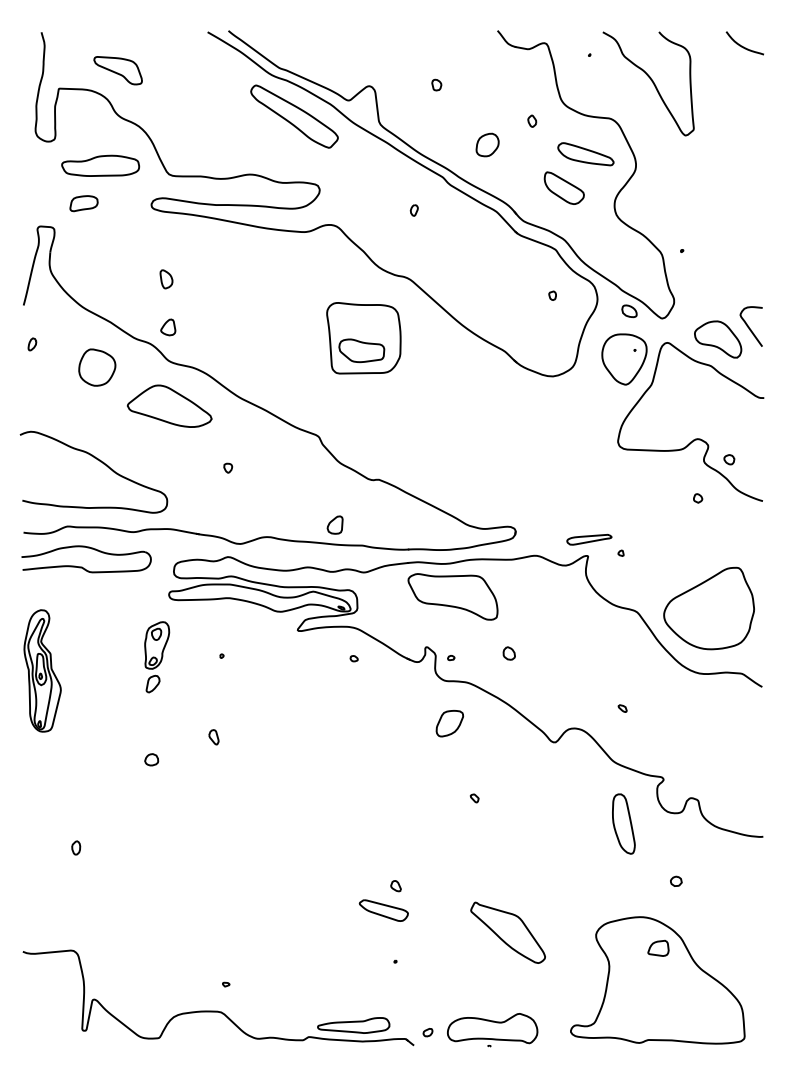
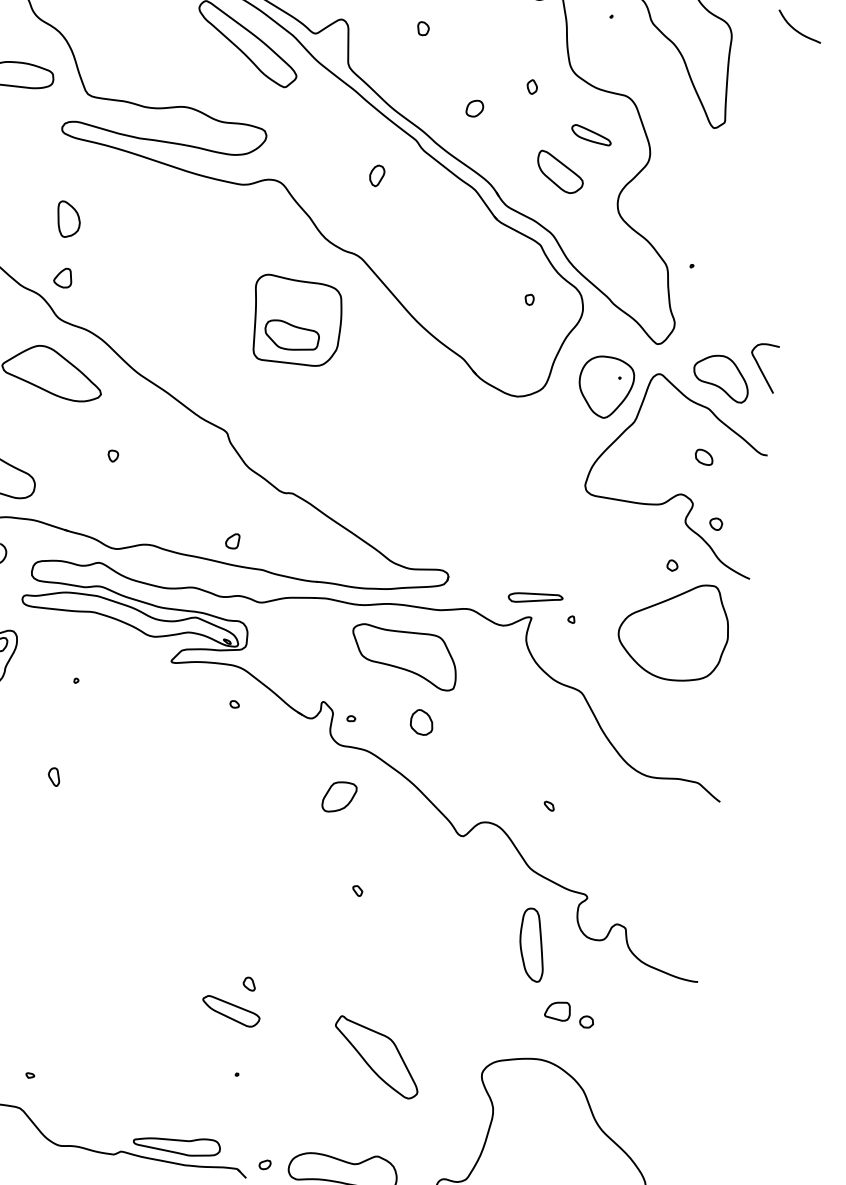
part: (487, 144) -> (474, 107), size x0.6
part: (585, 154) -> (591, 135), size x0.6
part: (413, 210) -> (375, 175), size x1.6
part: (166, 279) -> (68, 219), size x1.6
part: (629, 311) -> (704, 457), moved
part: (334, 524) -> (232, 540), size x0.7
part: (452, 596) -> (403, 656), moved
part: (708, 608) -> (673, 630), moved
part: (508, 653) -> (420, 722), size x1.6
part: (658, 947) -> (557, 1009), moved

